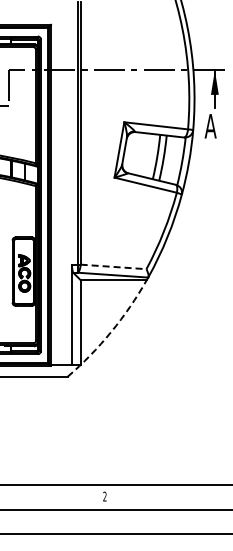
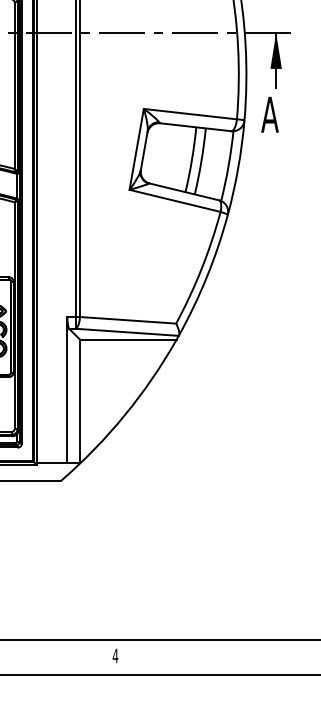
line: (113, 266) -> (128, 319), dashed -> solid
arc: (111, 331) -> (125, 414), dashed -> solid
text: (104, 496) -> (114, 655), 2 -> 4

